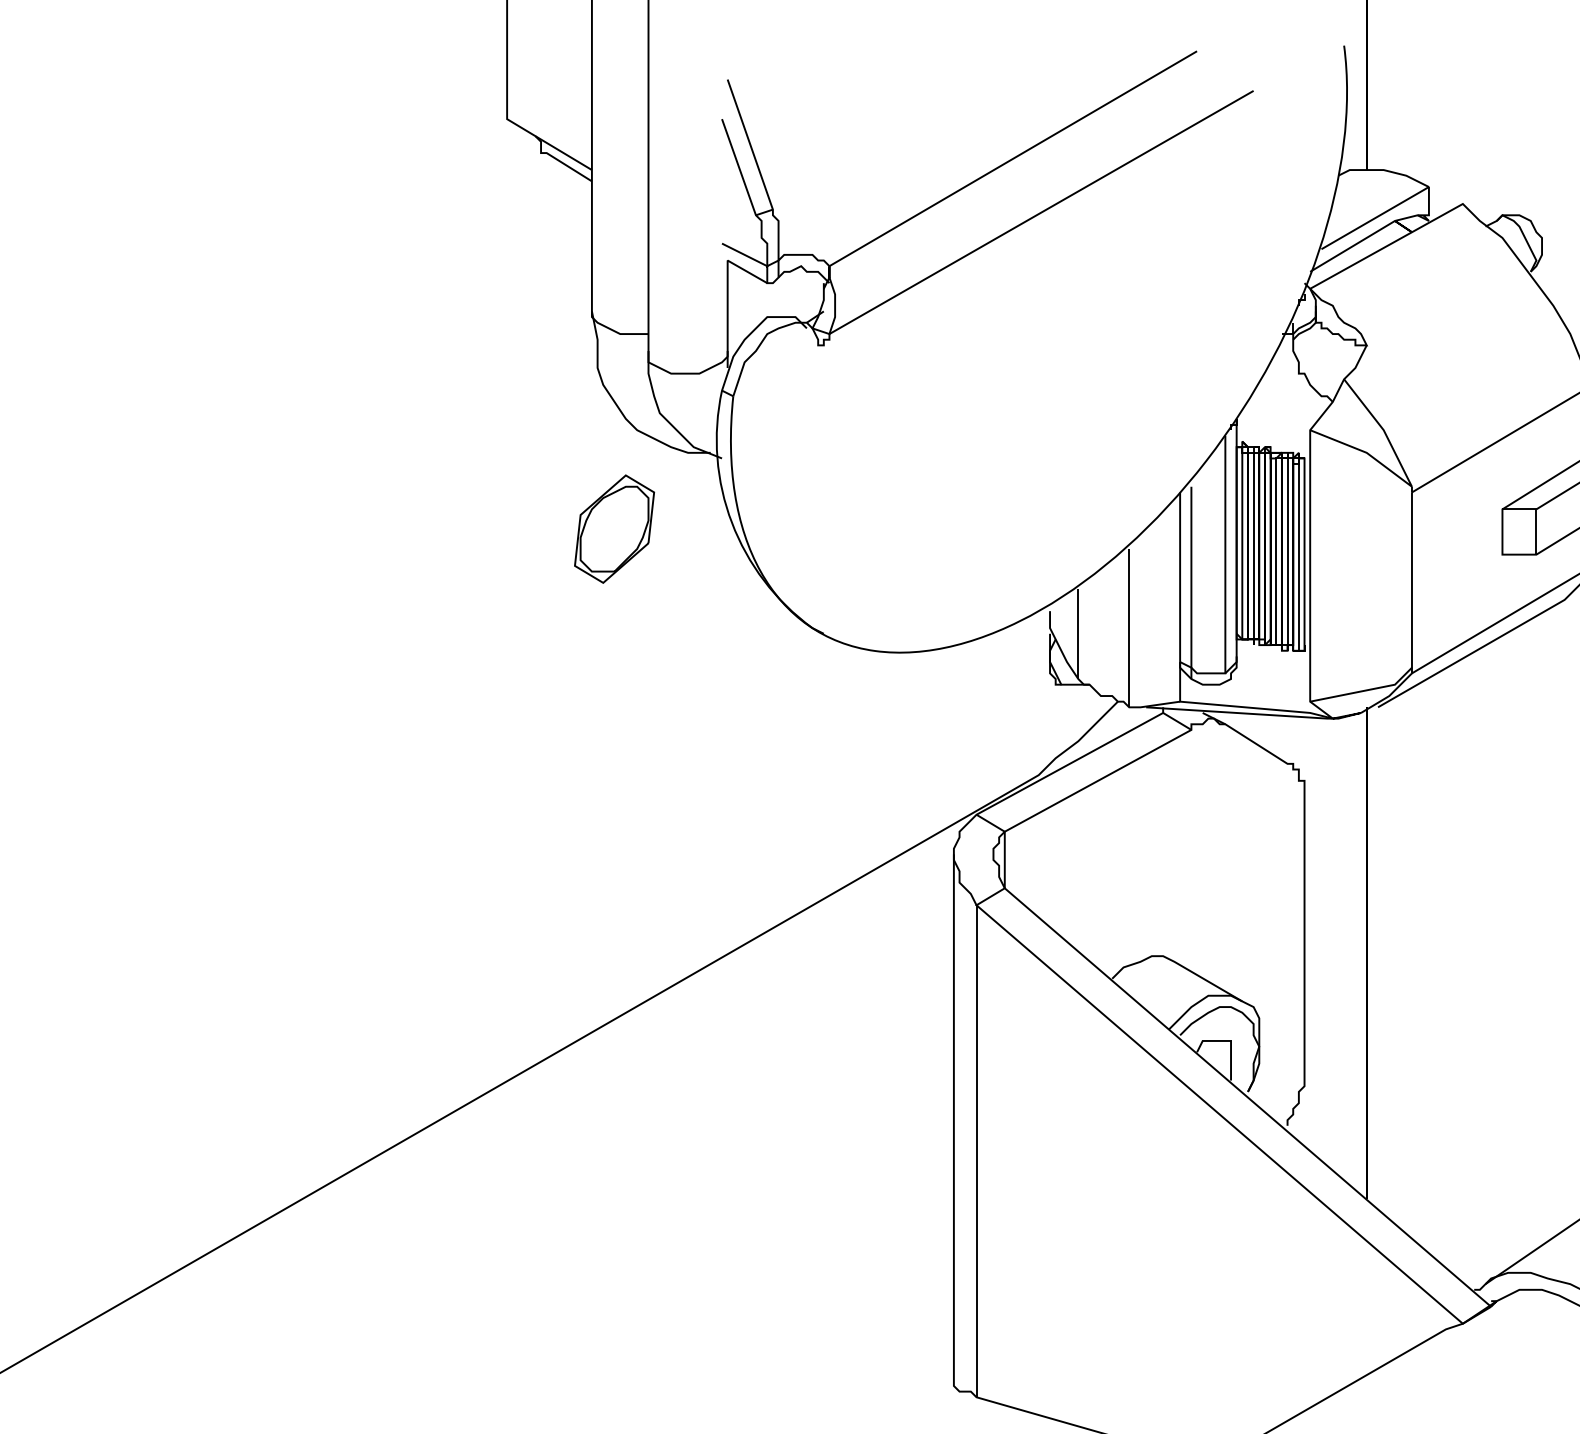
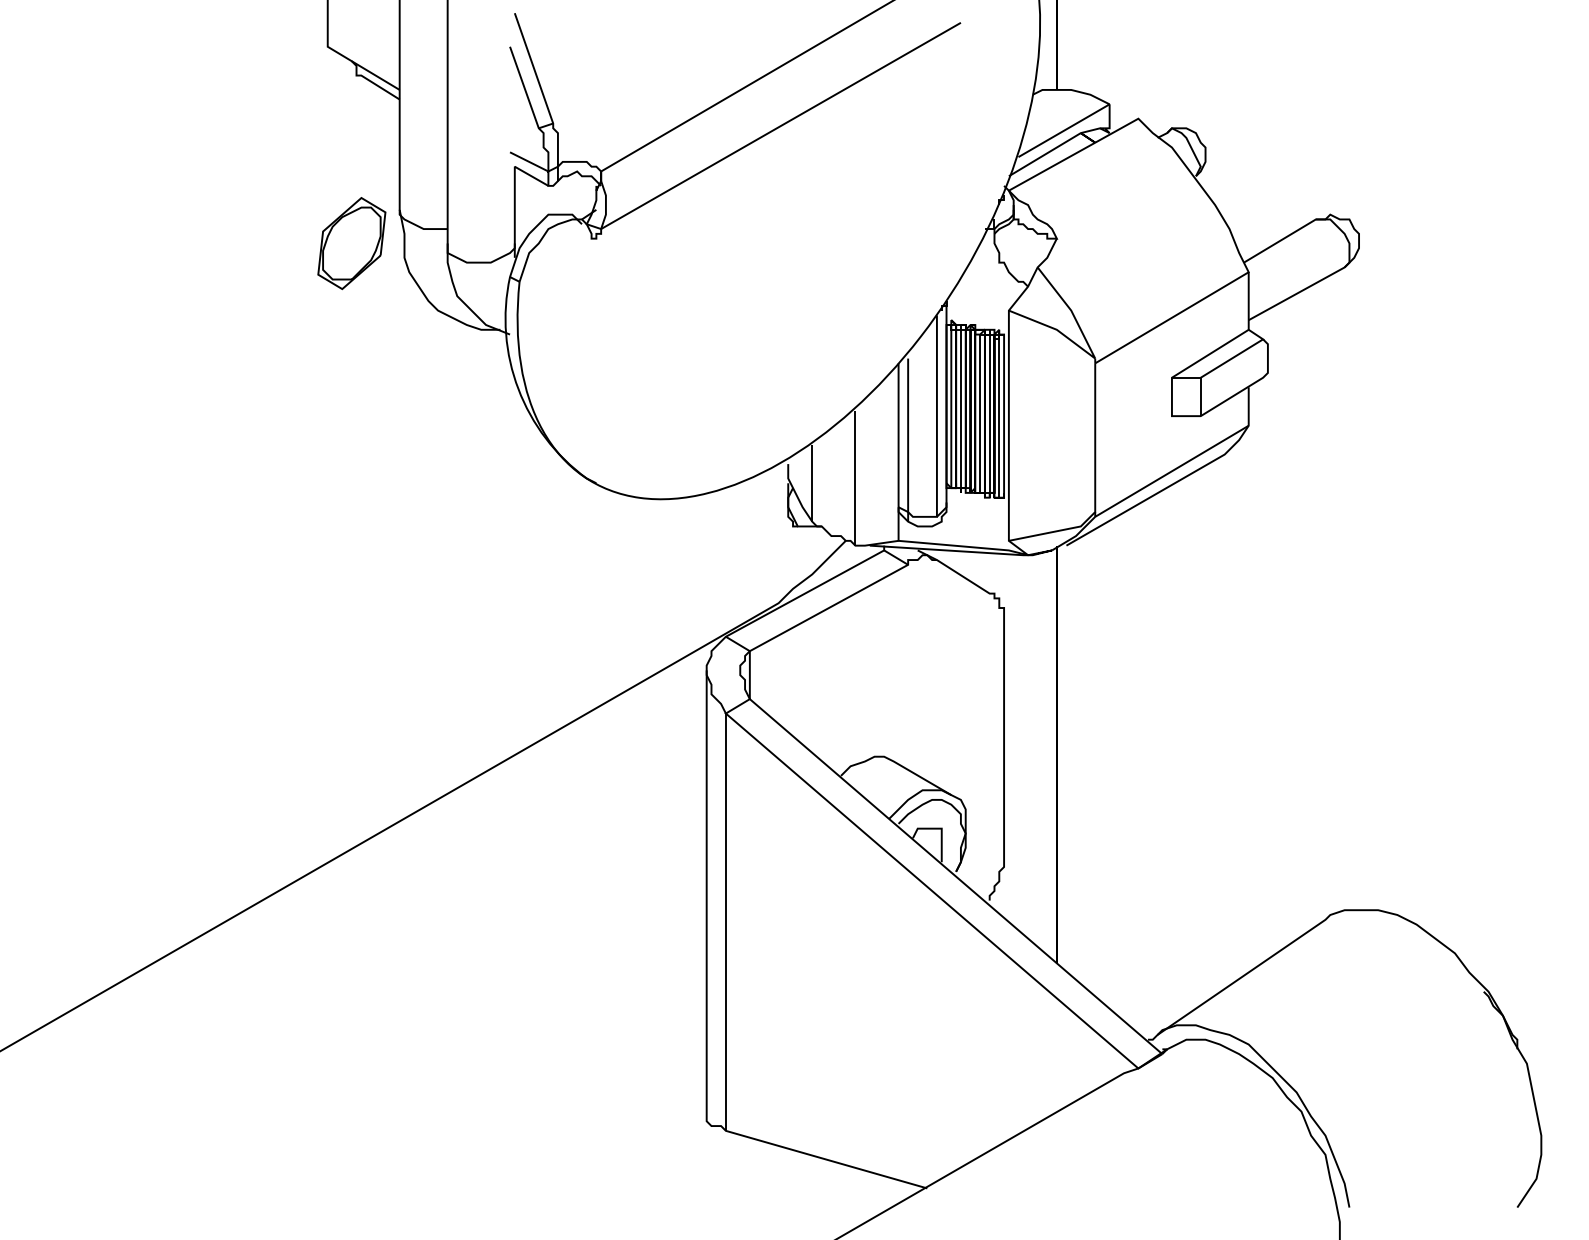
part: (614, 529) -> (351, 243), moved

